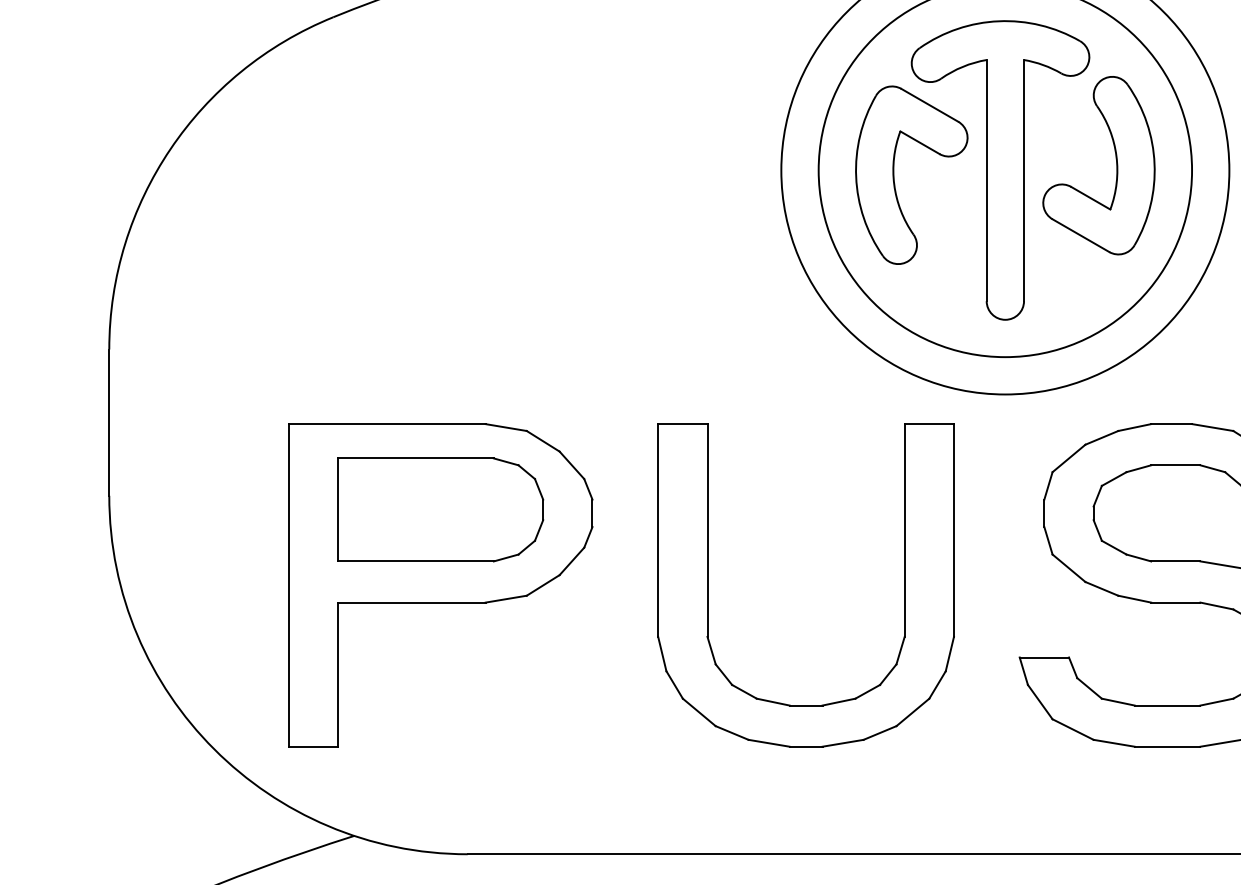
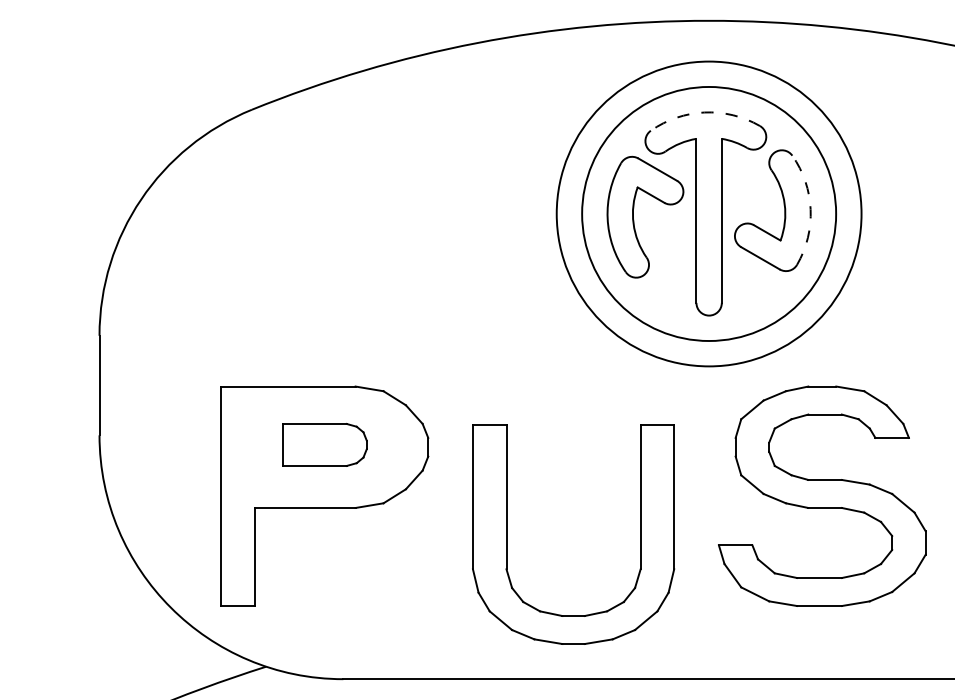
arc: (998, 21) -> (704, 112), solid -> dashed
arc: (1154, 163) -> (810, 209), solid -> dashed
part: (439, 509) -> (324, 444), size x0.6
part: (708, 585) -> (507, 534), moved

